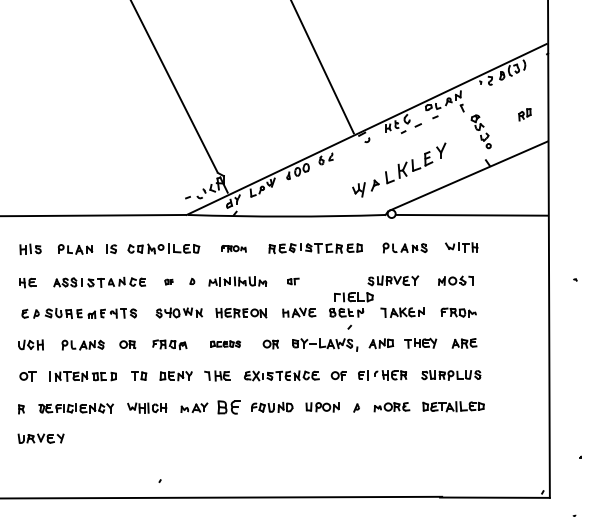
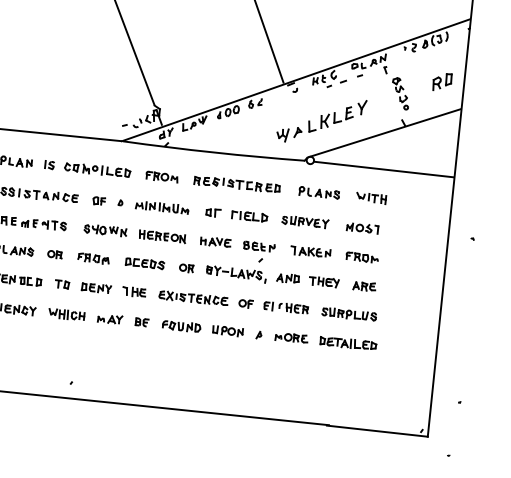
part: (524, 114) -> (442, 82), size x1.67
part: (233, 248) -> (161, 176), size x1.43
part: (168, 281) -> (98, 200), size x1.67
part: (293, 281) -> (213, 212), size x1.43
part: (353, 297) -> (249, 216), moved
part: (225, 344) -> (144, 263), size x1.43
part: (228, 407) -> (141, 322), size x0.62

